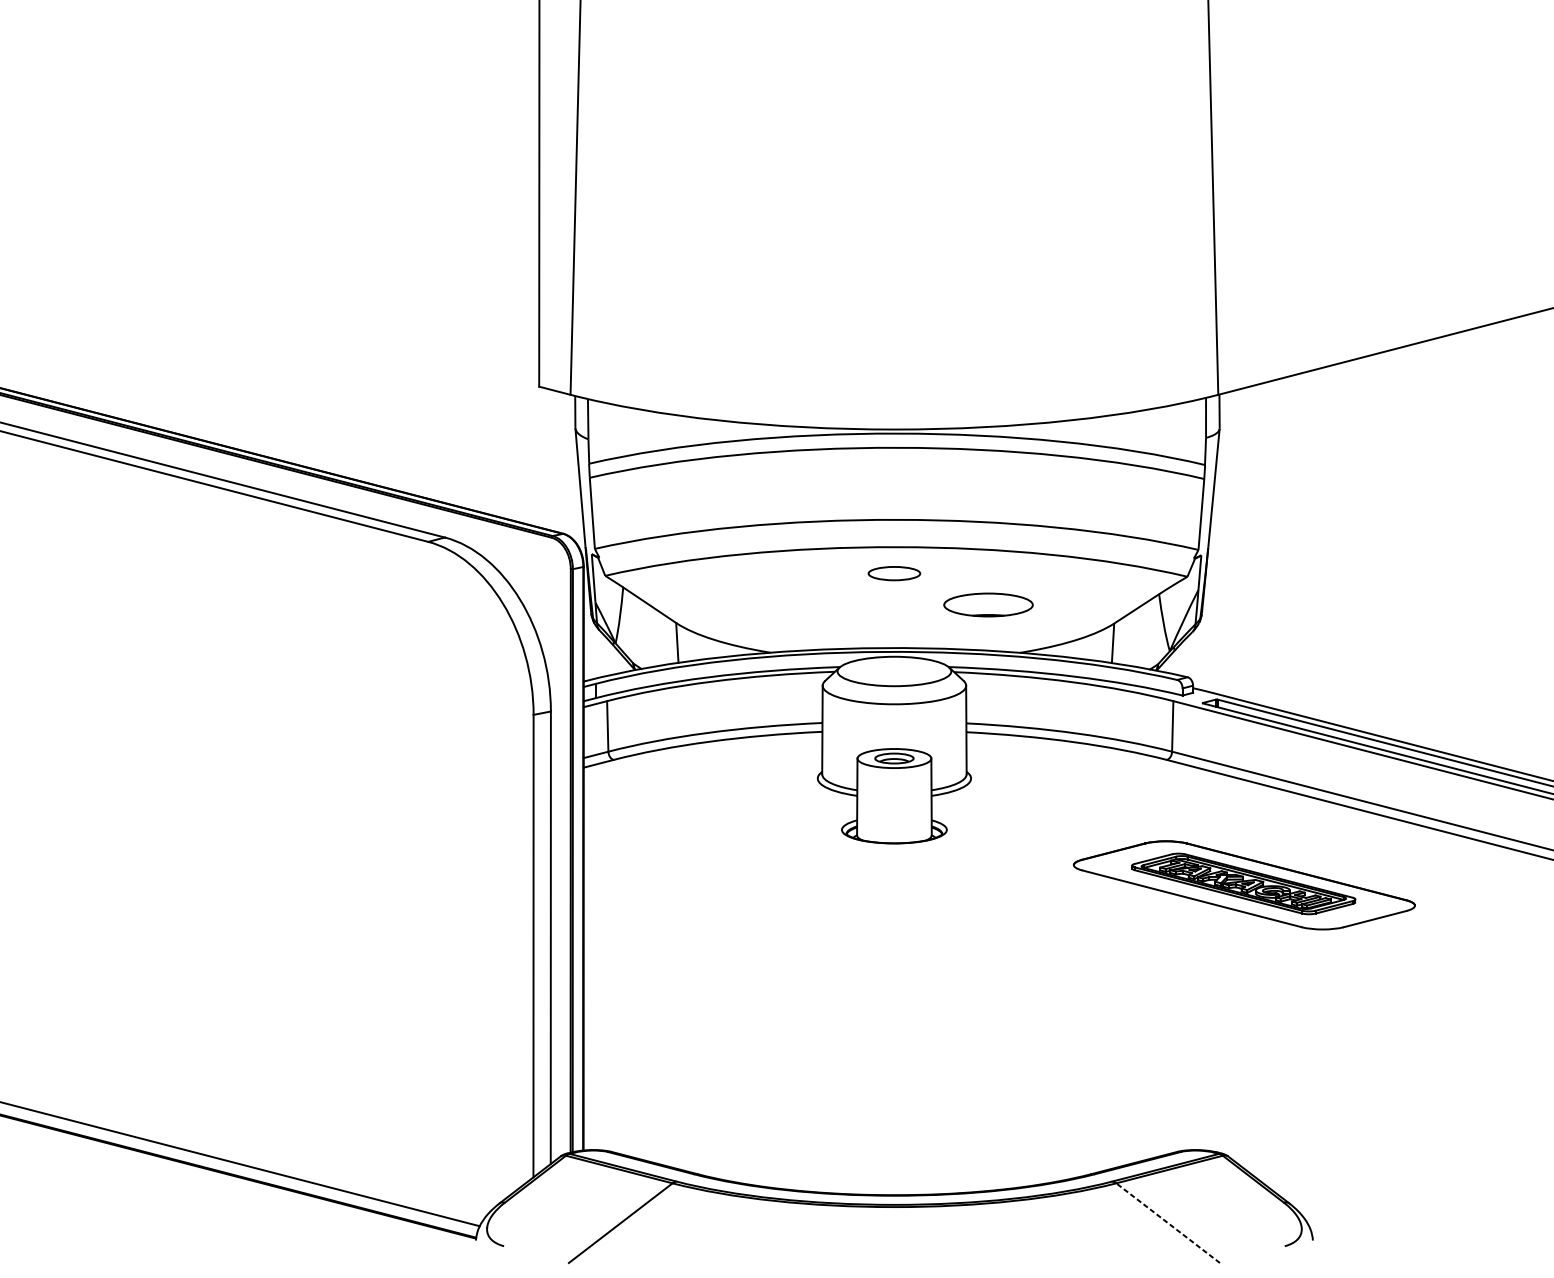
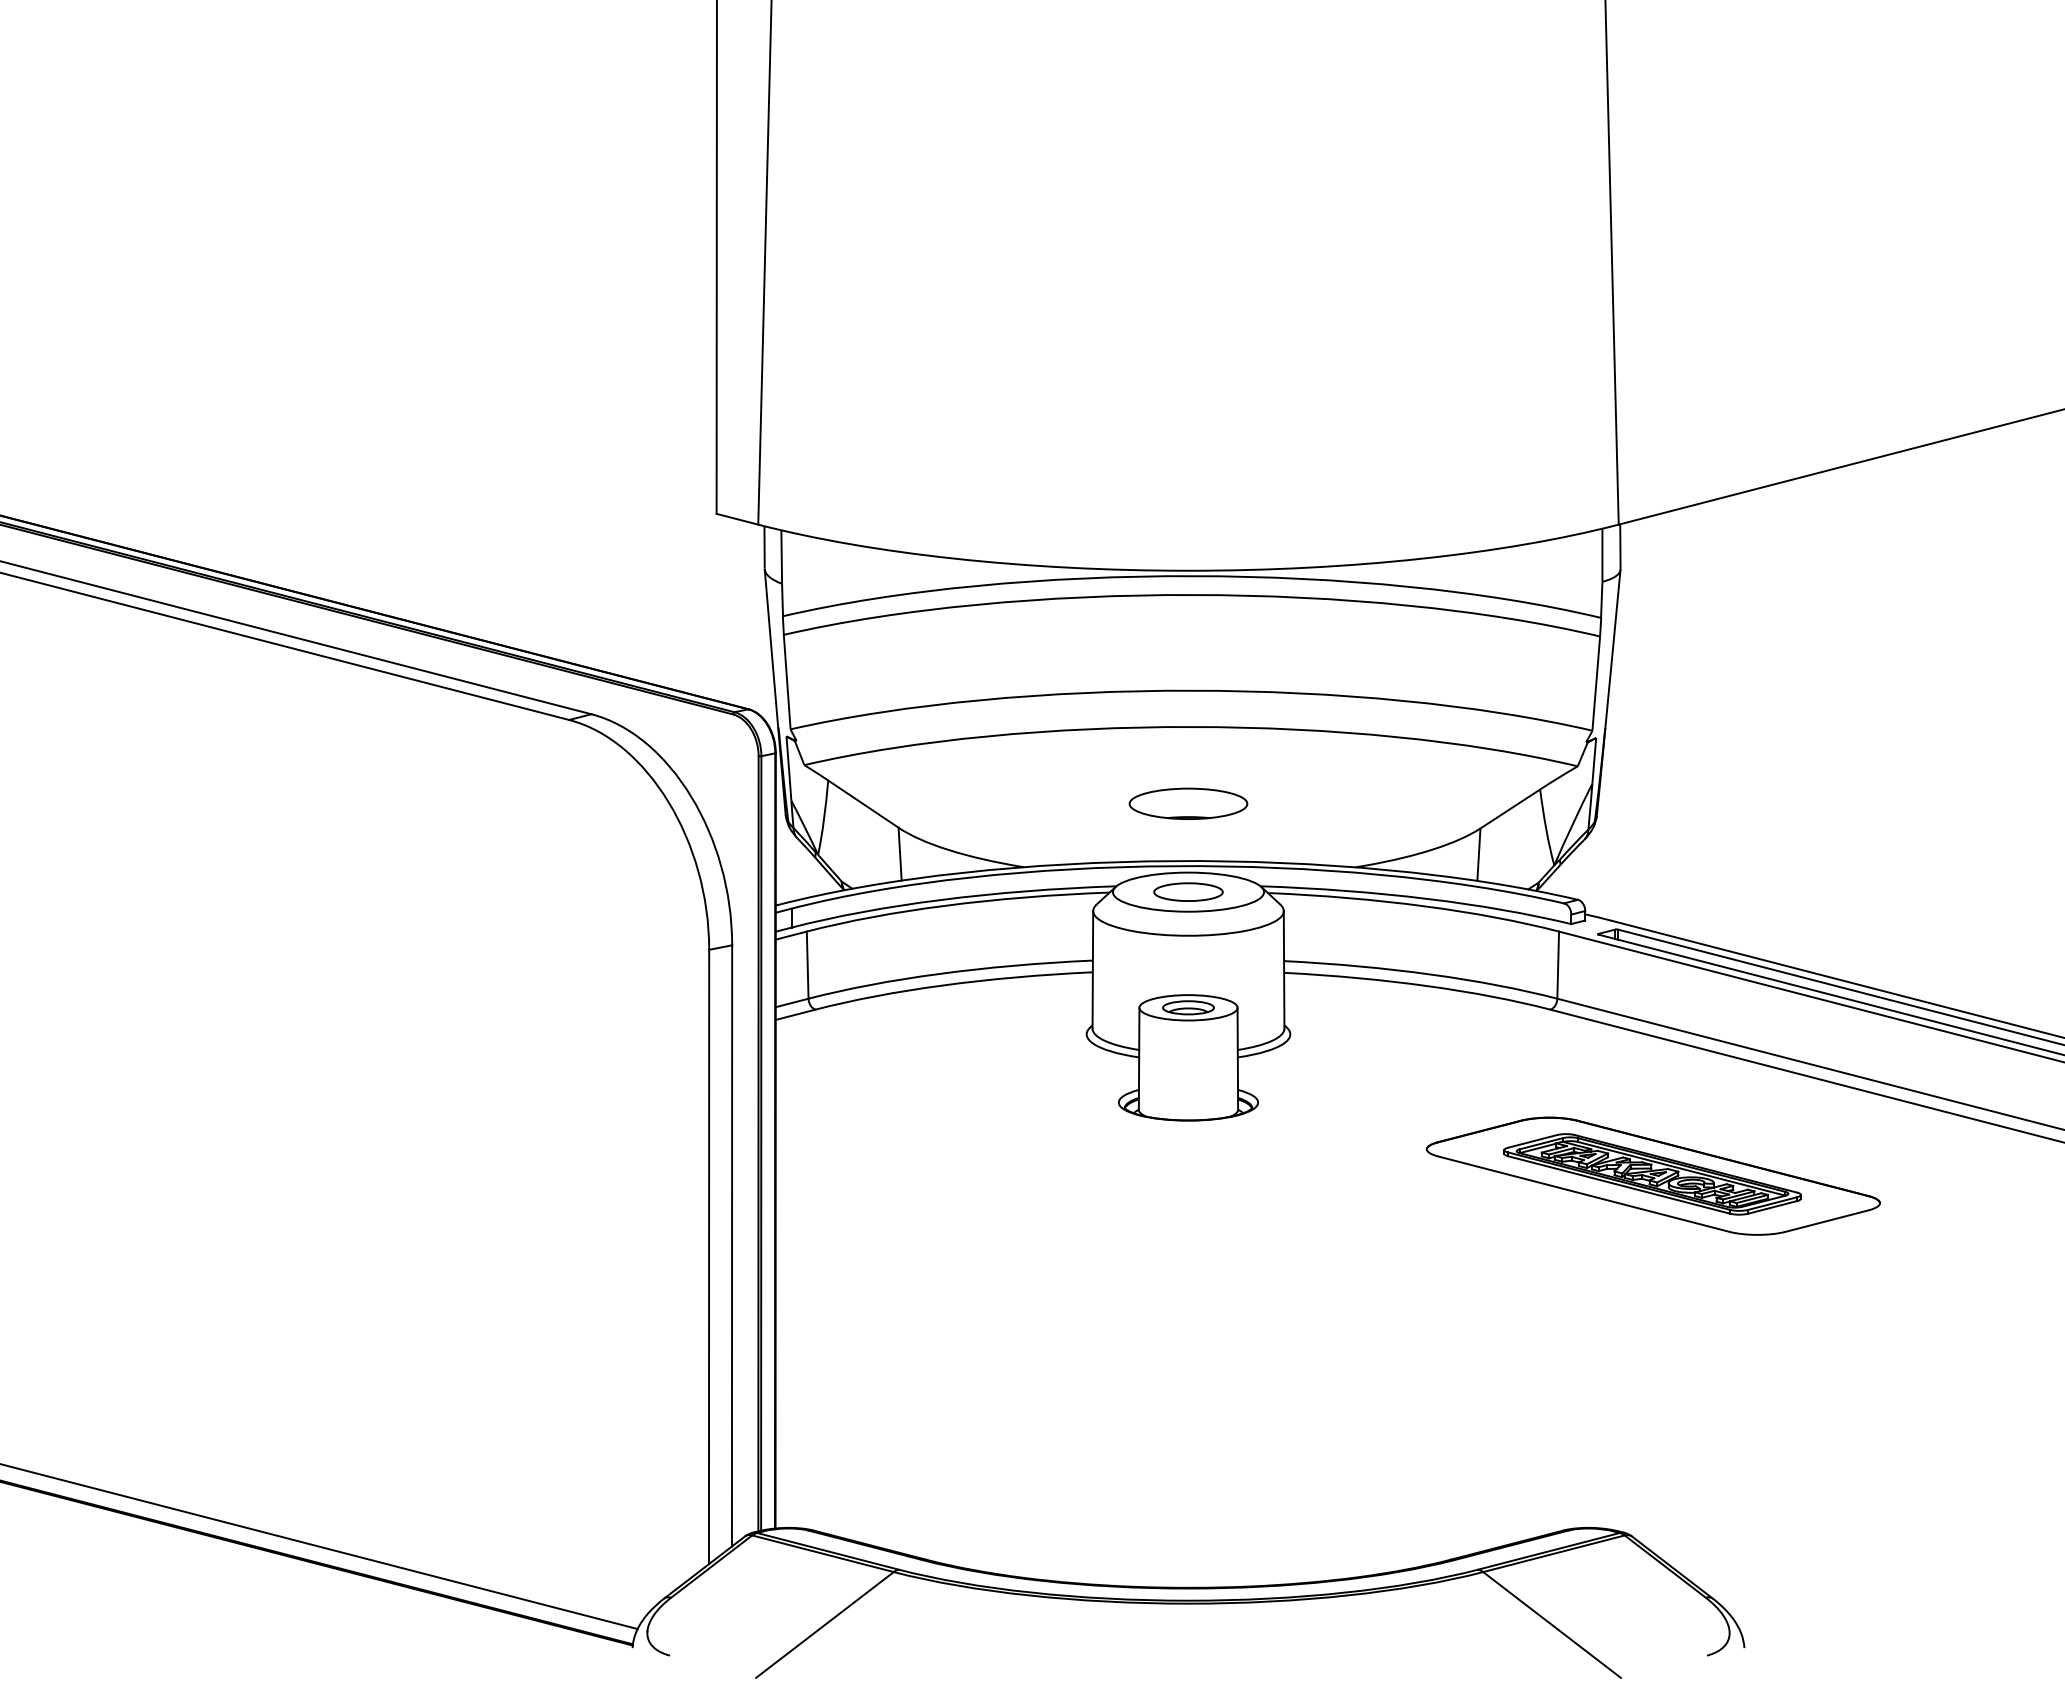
part: (894, 573) -> (1188, 891), moved
part: (988, 604) -> (1188, 803), moved
line: (1168, 1222) -> (1552, 1624), dashed -> solid

